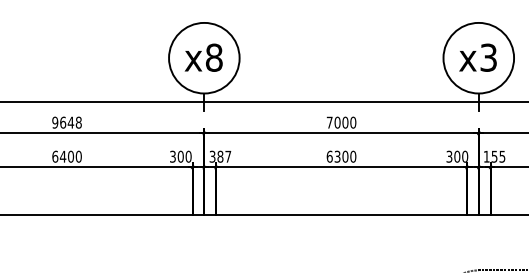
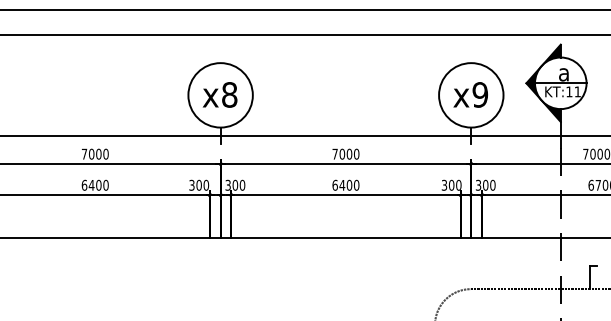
text: (488, 57) -> (480, 94), x3 -> x9
text: (66, 121) -> (94, 153), 9648 -> 7000
text: (223, 155) -> (238, 184), 387 -> 300
text: (337, 155) -> (342, 184), 6300 -> 6400
text: (494, 155) -> (485, 184), 155 -> 300

